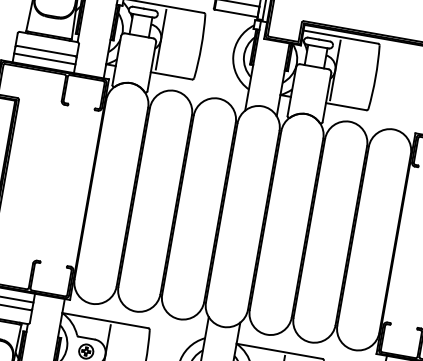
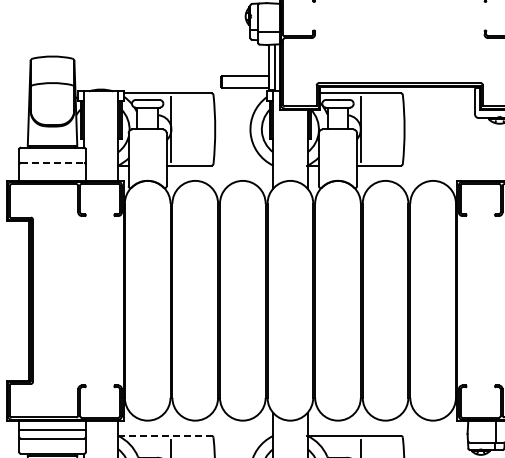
line: (47, 50) -> (53, 162), solid -> dashed
line: (44, 59) -> (52, 171), removed
line: (105, 320) -> (164, 435), solid -> dashed

